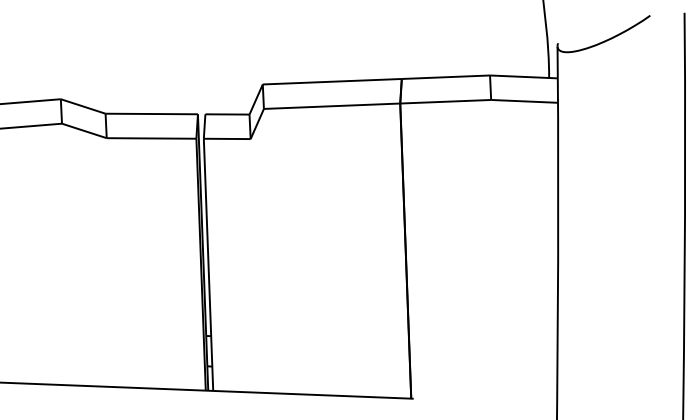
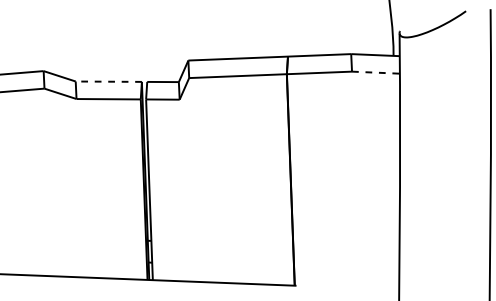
line: (524, 101) -> (375, 72), solid -> dashed
line: (151, 114) -> (108, 82), solid -> dashed

